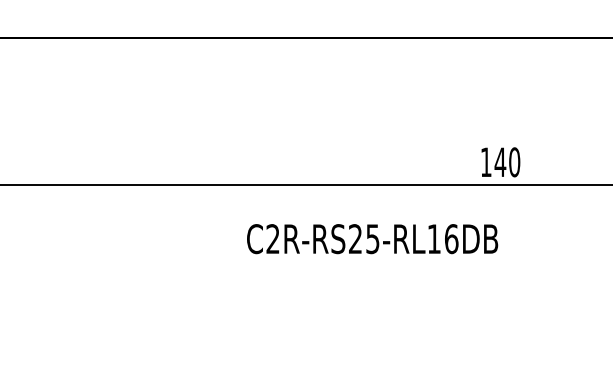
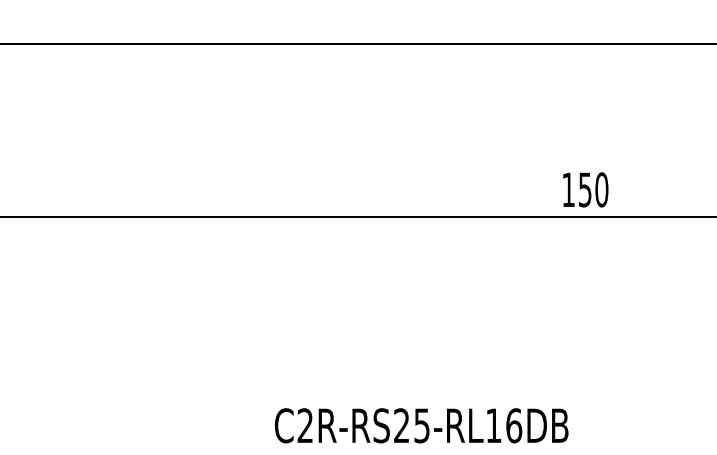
text: (500, 162) -> (585, 190), 140 -> 150
text: (372, 239) -> (421, 426), moved

